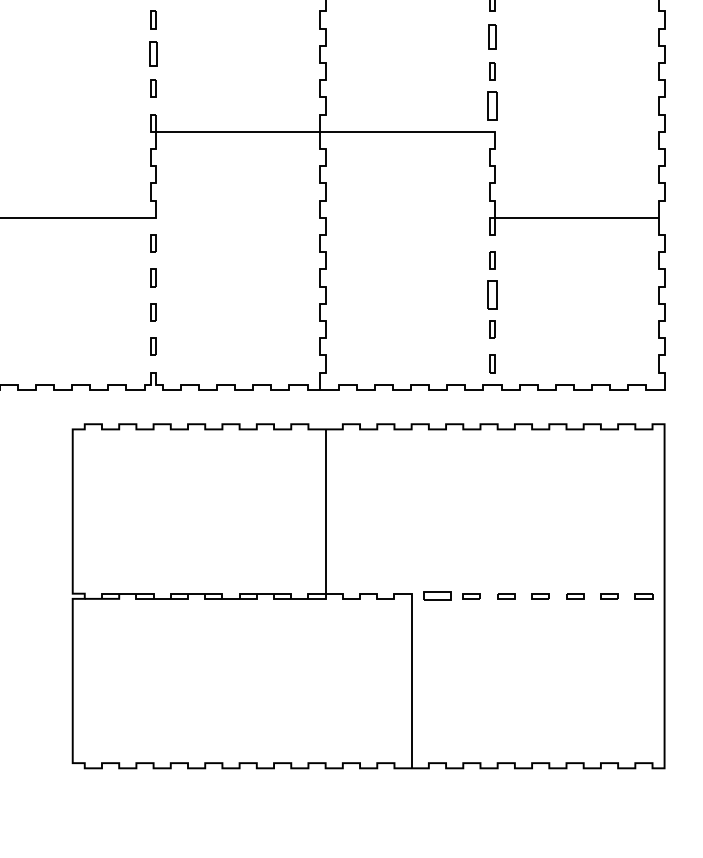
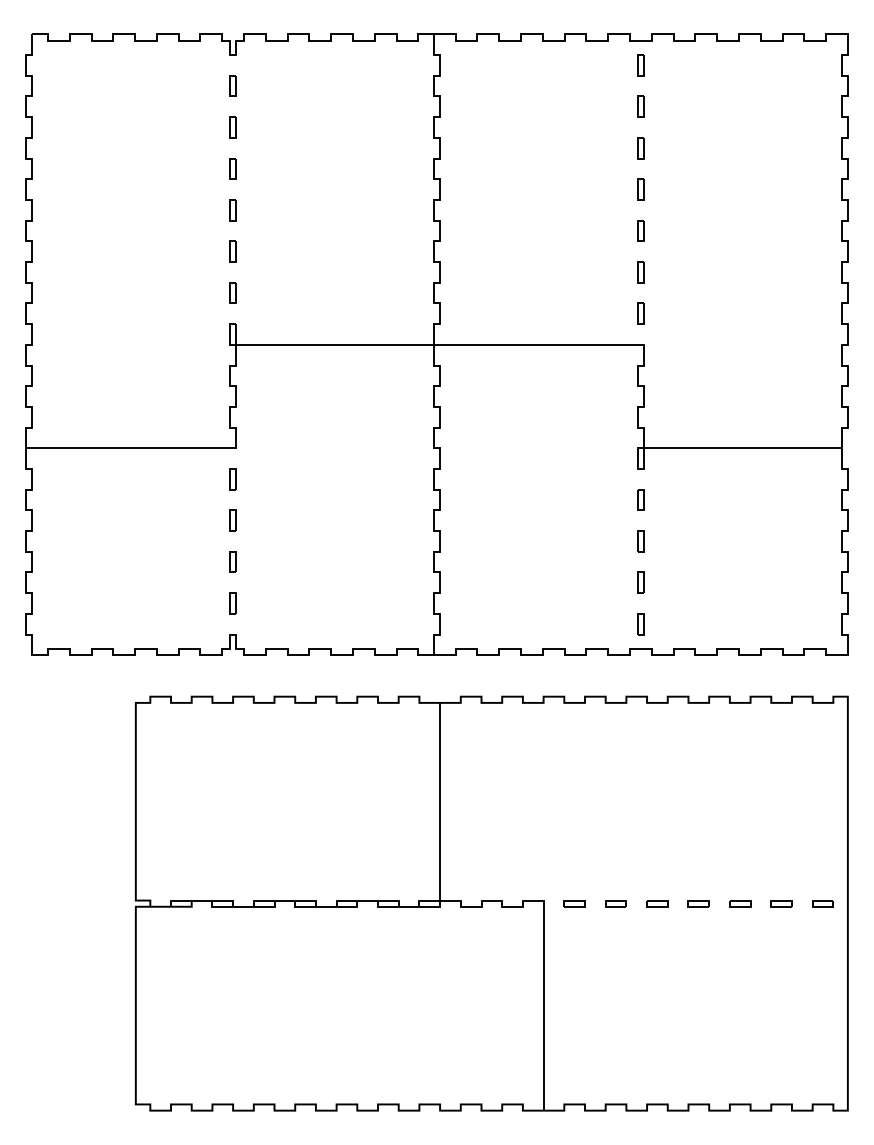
part: (492, 36) -> (640, 230), size x0.71
part: (153, 54) -> (232, 251), size x0.71
part: (492, 105) -> (640, 313), size x0.62
part: (492, 295) -> (640, 541), size x0.62
part: (437, 596) -> (574, 903), size x0.62

